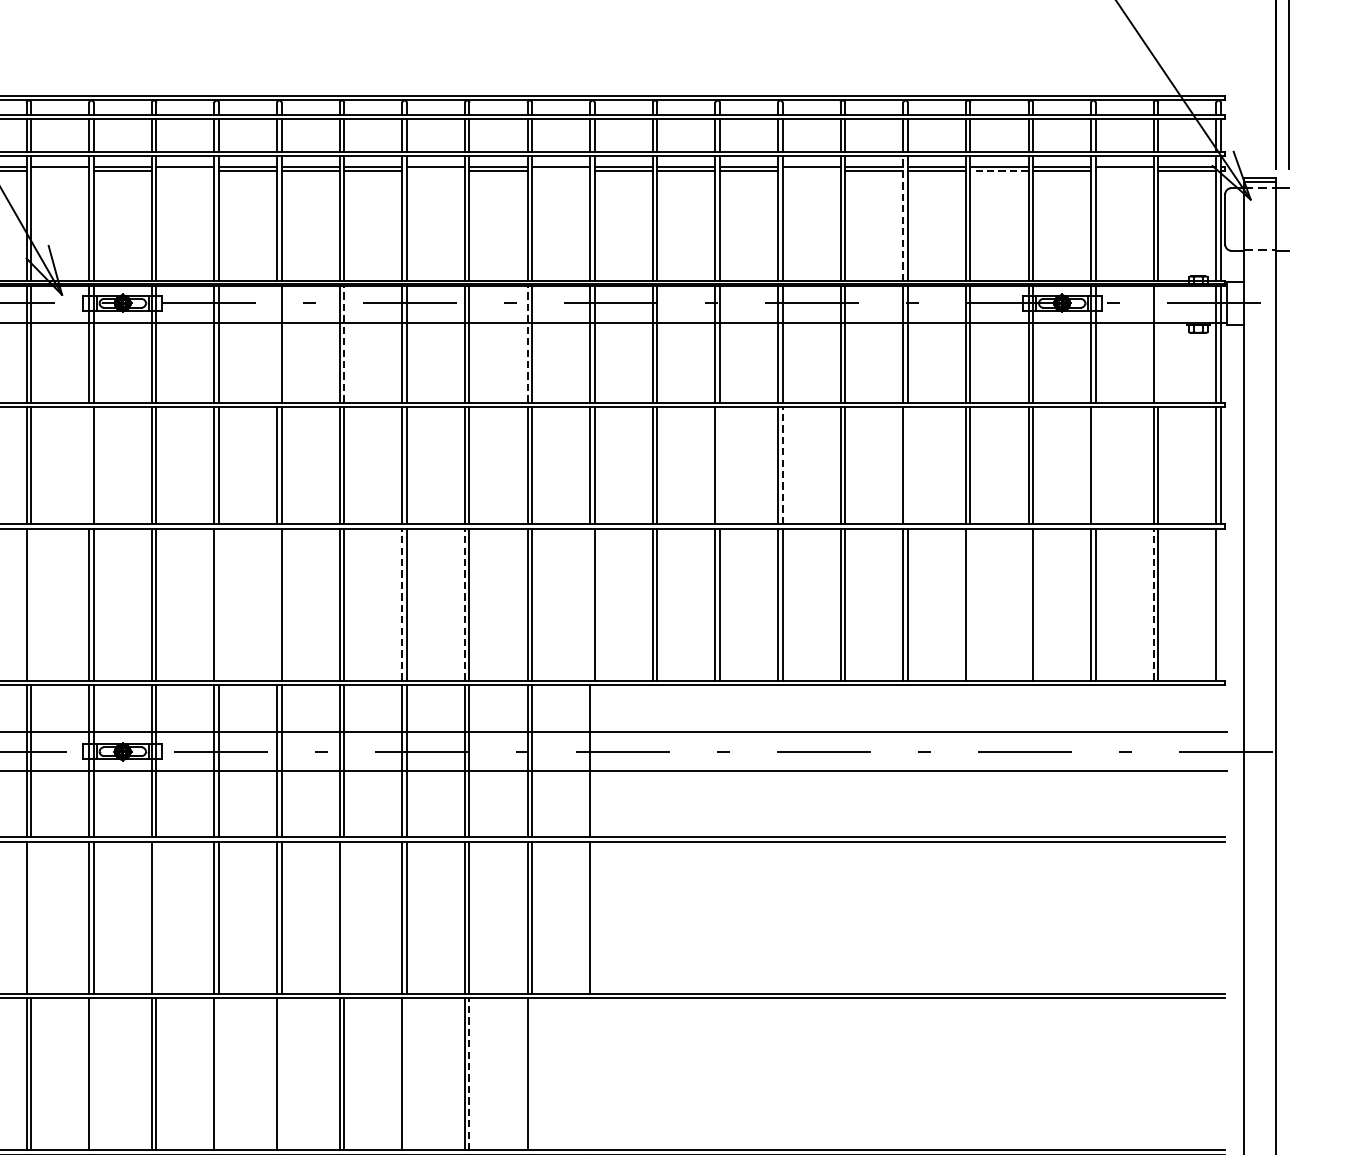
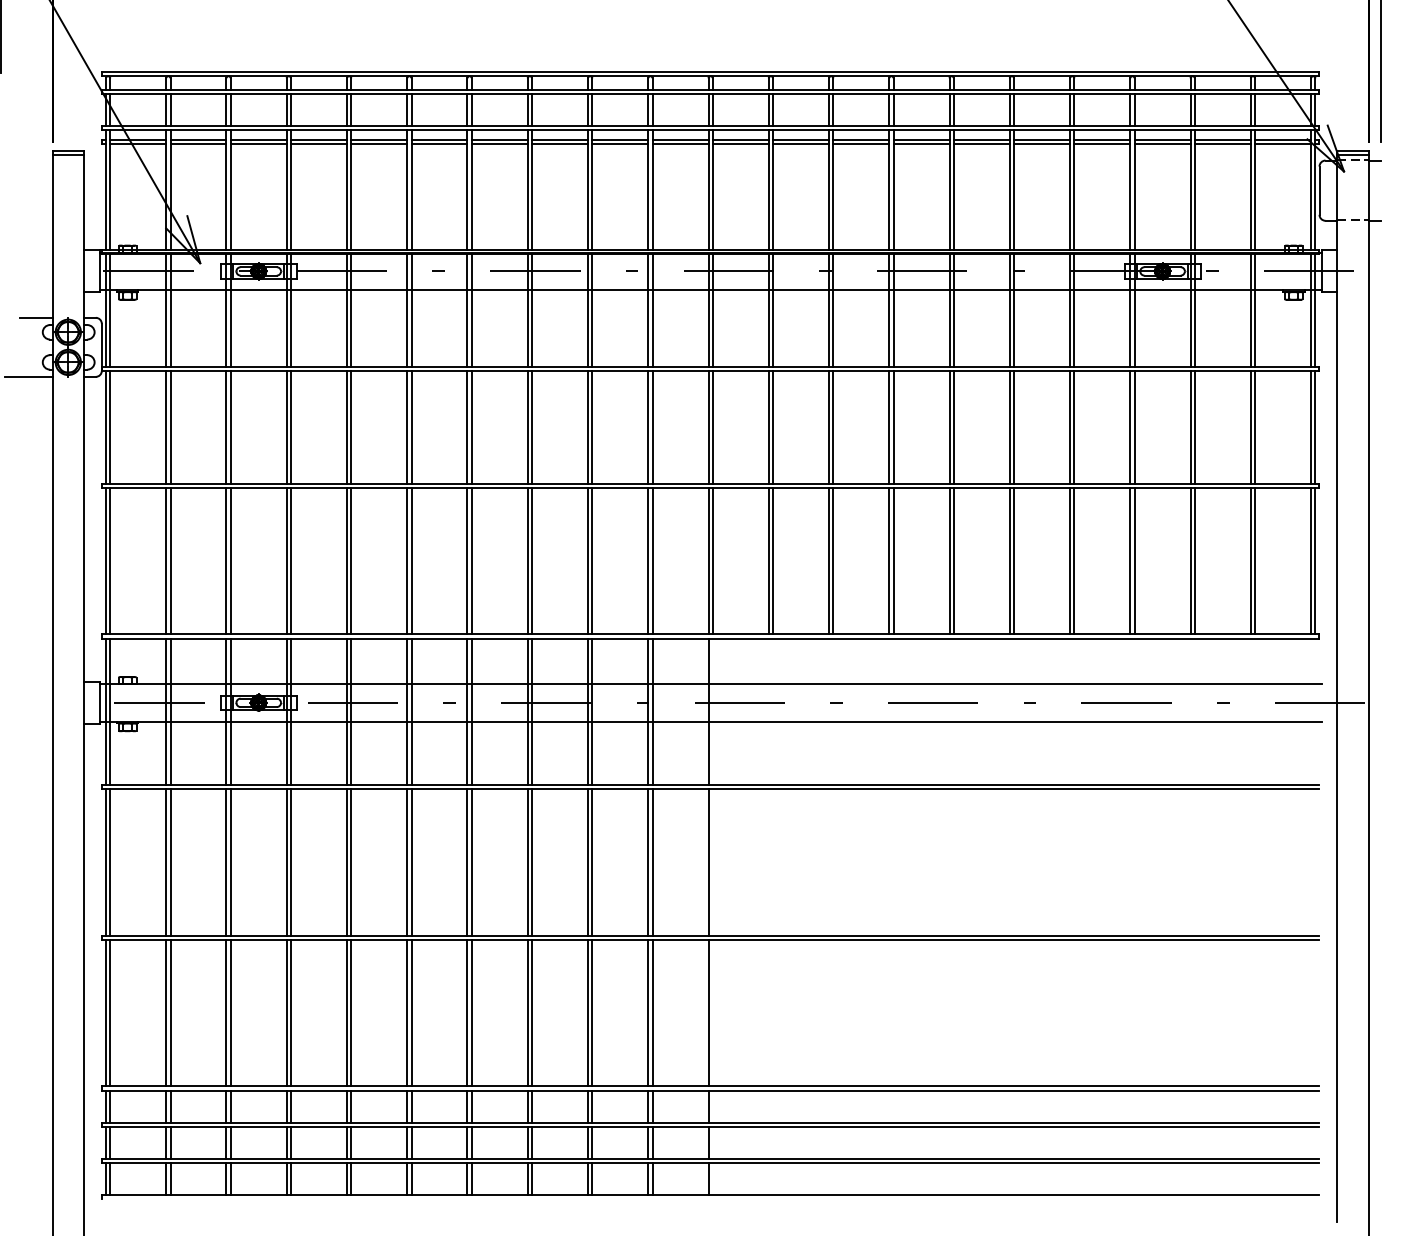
line: (60, 171) -> (198, 144), added
line: (184, 171) -> (318, 144), added
line: (435, 171) -> (559, 144), added
line: (561, 171) -> (680, 144), added
line: (811, 171) -> (921, 144), added
line: (999, 171) -> (1102, 144), dashed -> solid
line: (1124, 171) -> (1222, 144), added
line: (903, 219) -> (1009, 190), dashed -> solid
line: (277, 343) -> (407, 310), added
line: (343, 343) -> (471, 310), dashed -> solid
line: (527, 343) -> (648, 310), dashed -> solid
line: (1158, 343) -> (1255, 310), added
line: (89, 465) -> (226, 427), added
line: (720, 465) -> (833, 427), added
line: (782, 465) -> (893, 427), dashed -> solid
line: (908, 465) -> (1014, 427), added
line: (1095, 465) -> (1194, 427), added
line: (402, 603) -> (527, 560), dashed -> solid
line: (464, 603) -> (587, 560), dashed -> solid
line: (1153, 603) -> (1250, 560), dashed -> solid
line: (31, 604) -> (170, 561), added
line: (219, 604) -> (351, 561), added
line: (277, 604) -> (407, 561), added
line: (590, 604) -> (708, 561), added
line: (970, 604) -> (1074, 561), added
line: (1028, 604) -> (1130, 561), added
line: (1221, 604) -> (1315, 561), added
line: (31, 917) -> (170, 862), added
line: (156, 917) -> (291, 862), added
line: (343, 917) -> (471, 862), added
line: (469, 1073) -> (592, 1012), dashed -> solid
line: (93, 1074) -> (230, 1013), added
line: (219, 1074) -> (351, 1013), added
line: (281, 1074) -> (411, 1013), added
line: (407, 1074) -> (532, 1013), added
line: (532, 1074) -> (652, 1013), added
line: (590, 1074) -> (708, 1013), added

